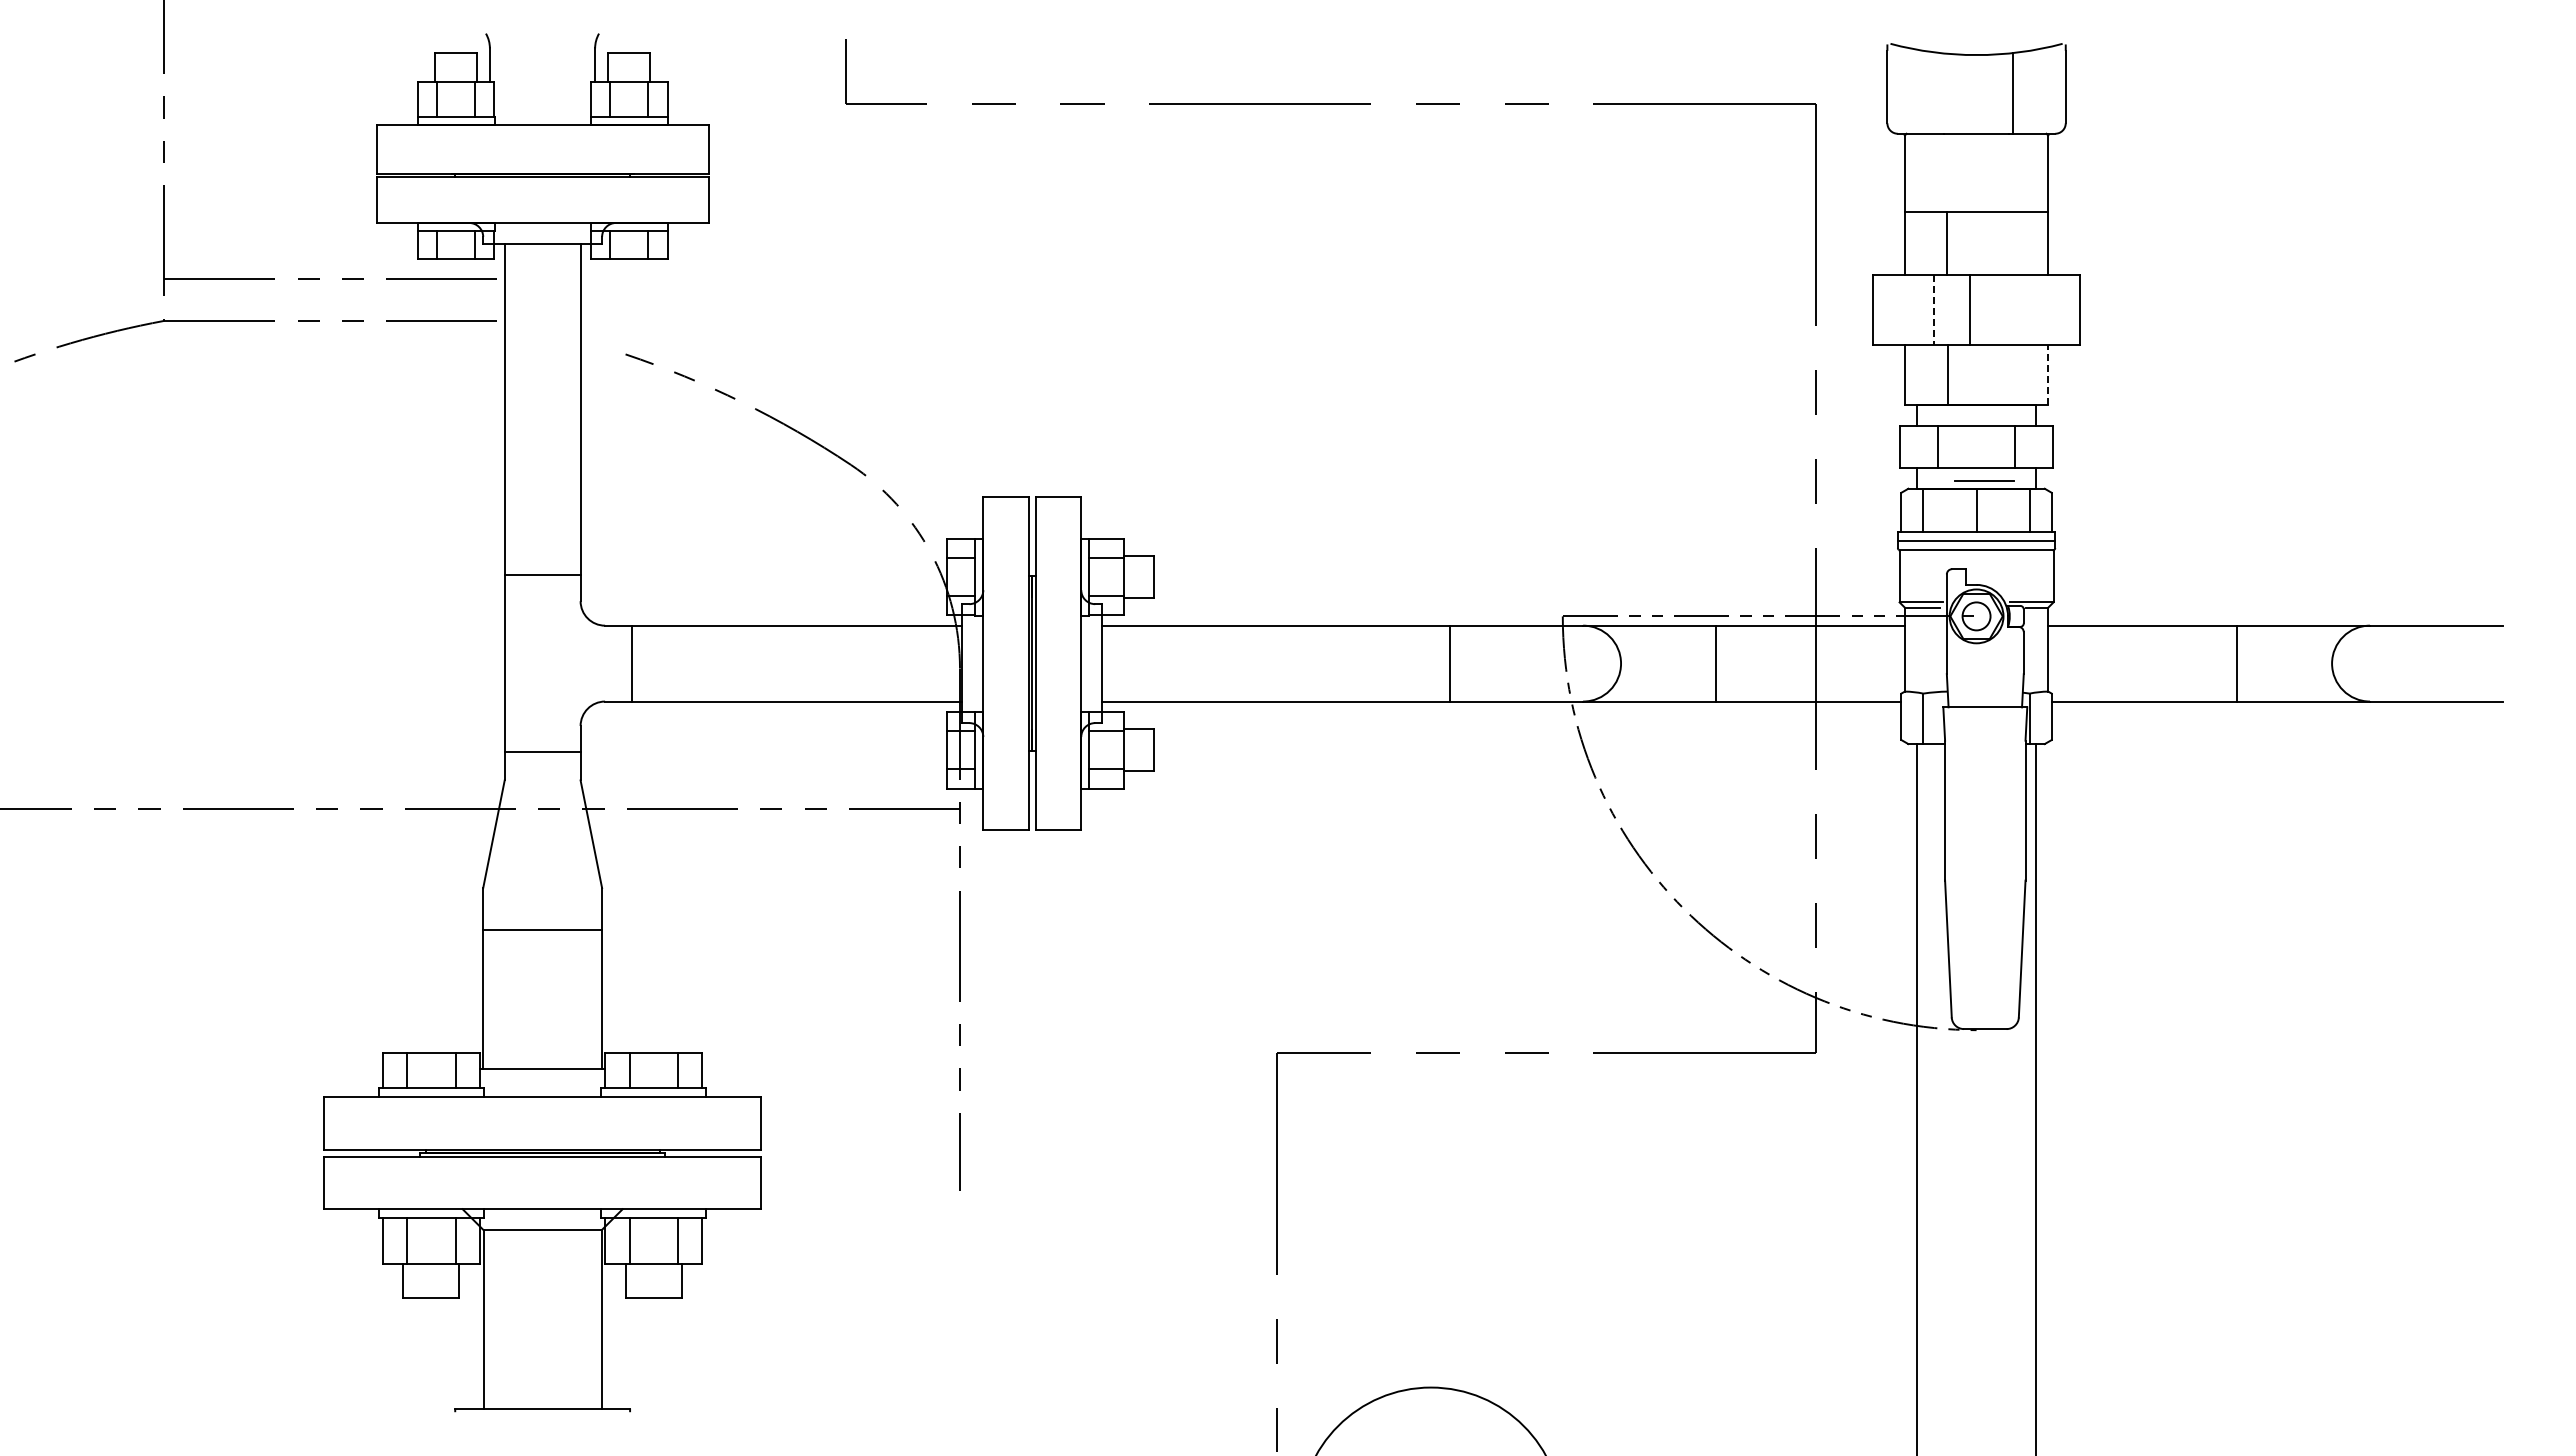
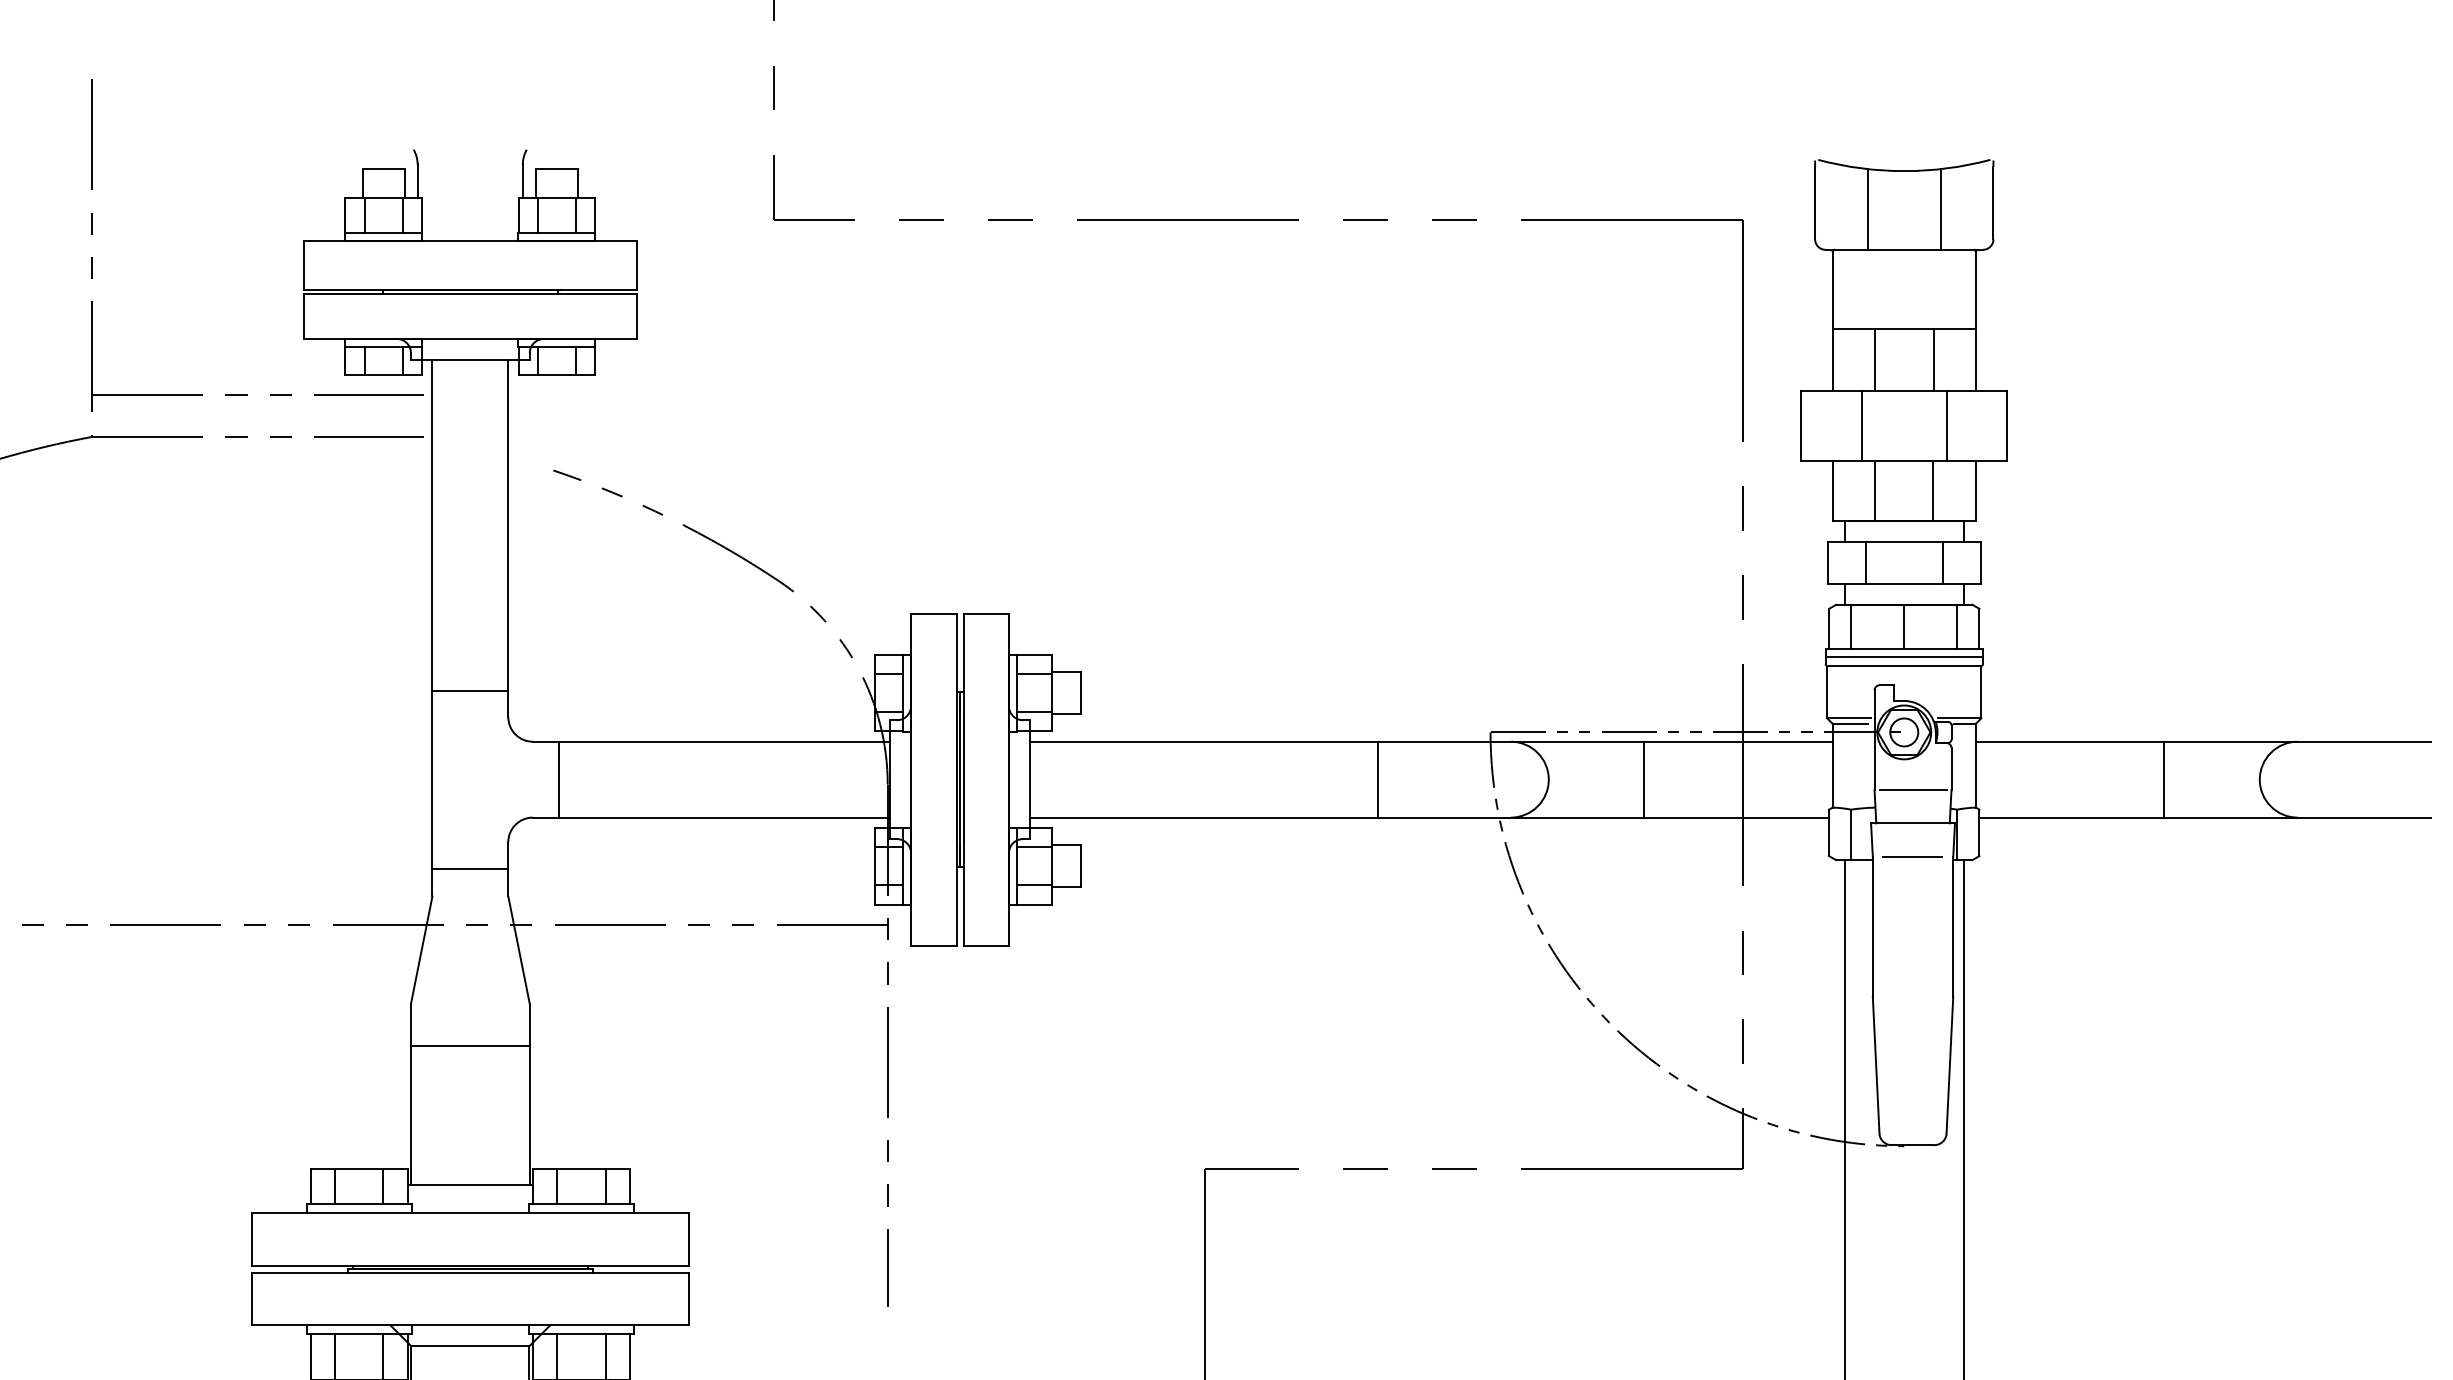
line: (1940, 93) -> (1868, 209), added
line: (2006, 243) -> (1934, 359), added
line: (1934, 310) -> (1862, 426), dashed -> solid
line: (1969, 310) -> (1946, 426), moved
line: (2005, 374) -> (1933, 490), added
line: (2048, 375) -> (1976, 491), dashed -> solid
line: (1984, 480) -> (1912, 856), moved
line: (1985, 674) -> (1913, 790), added

